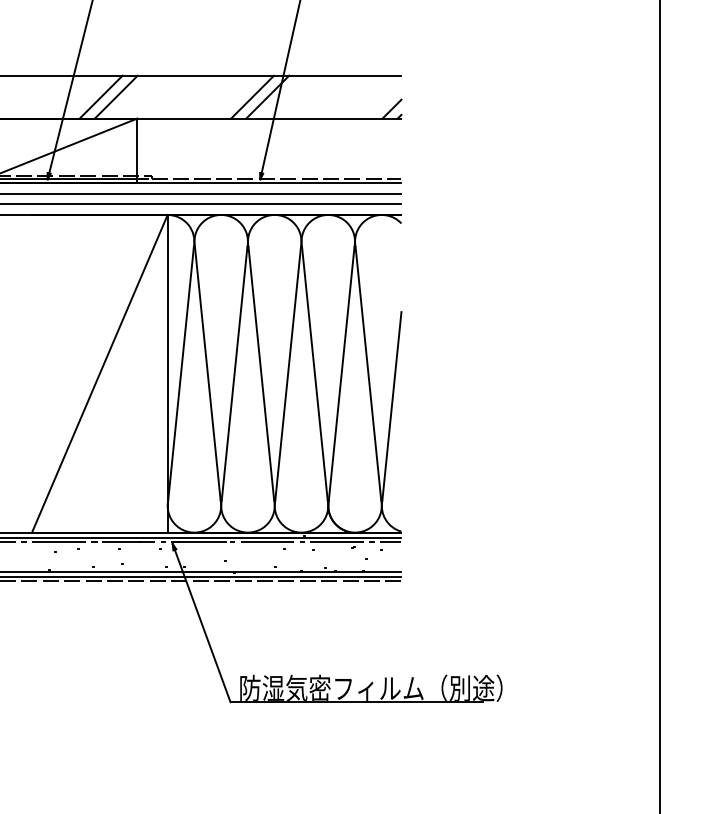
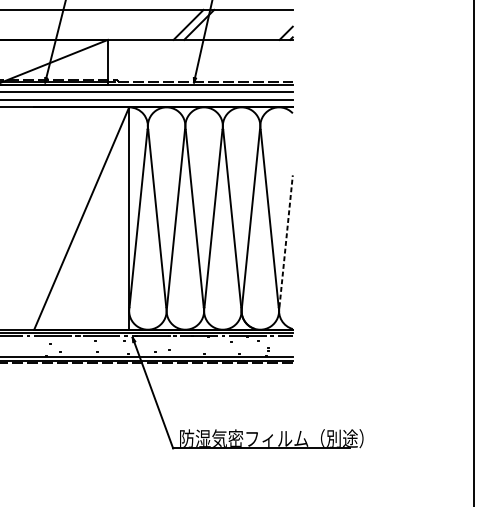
line: (100, 96) -> (82, 24), removed
line: (115, 96) -> (92, 24), removed
line: (391, 406) -> (285, 241), solid -> dashed

